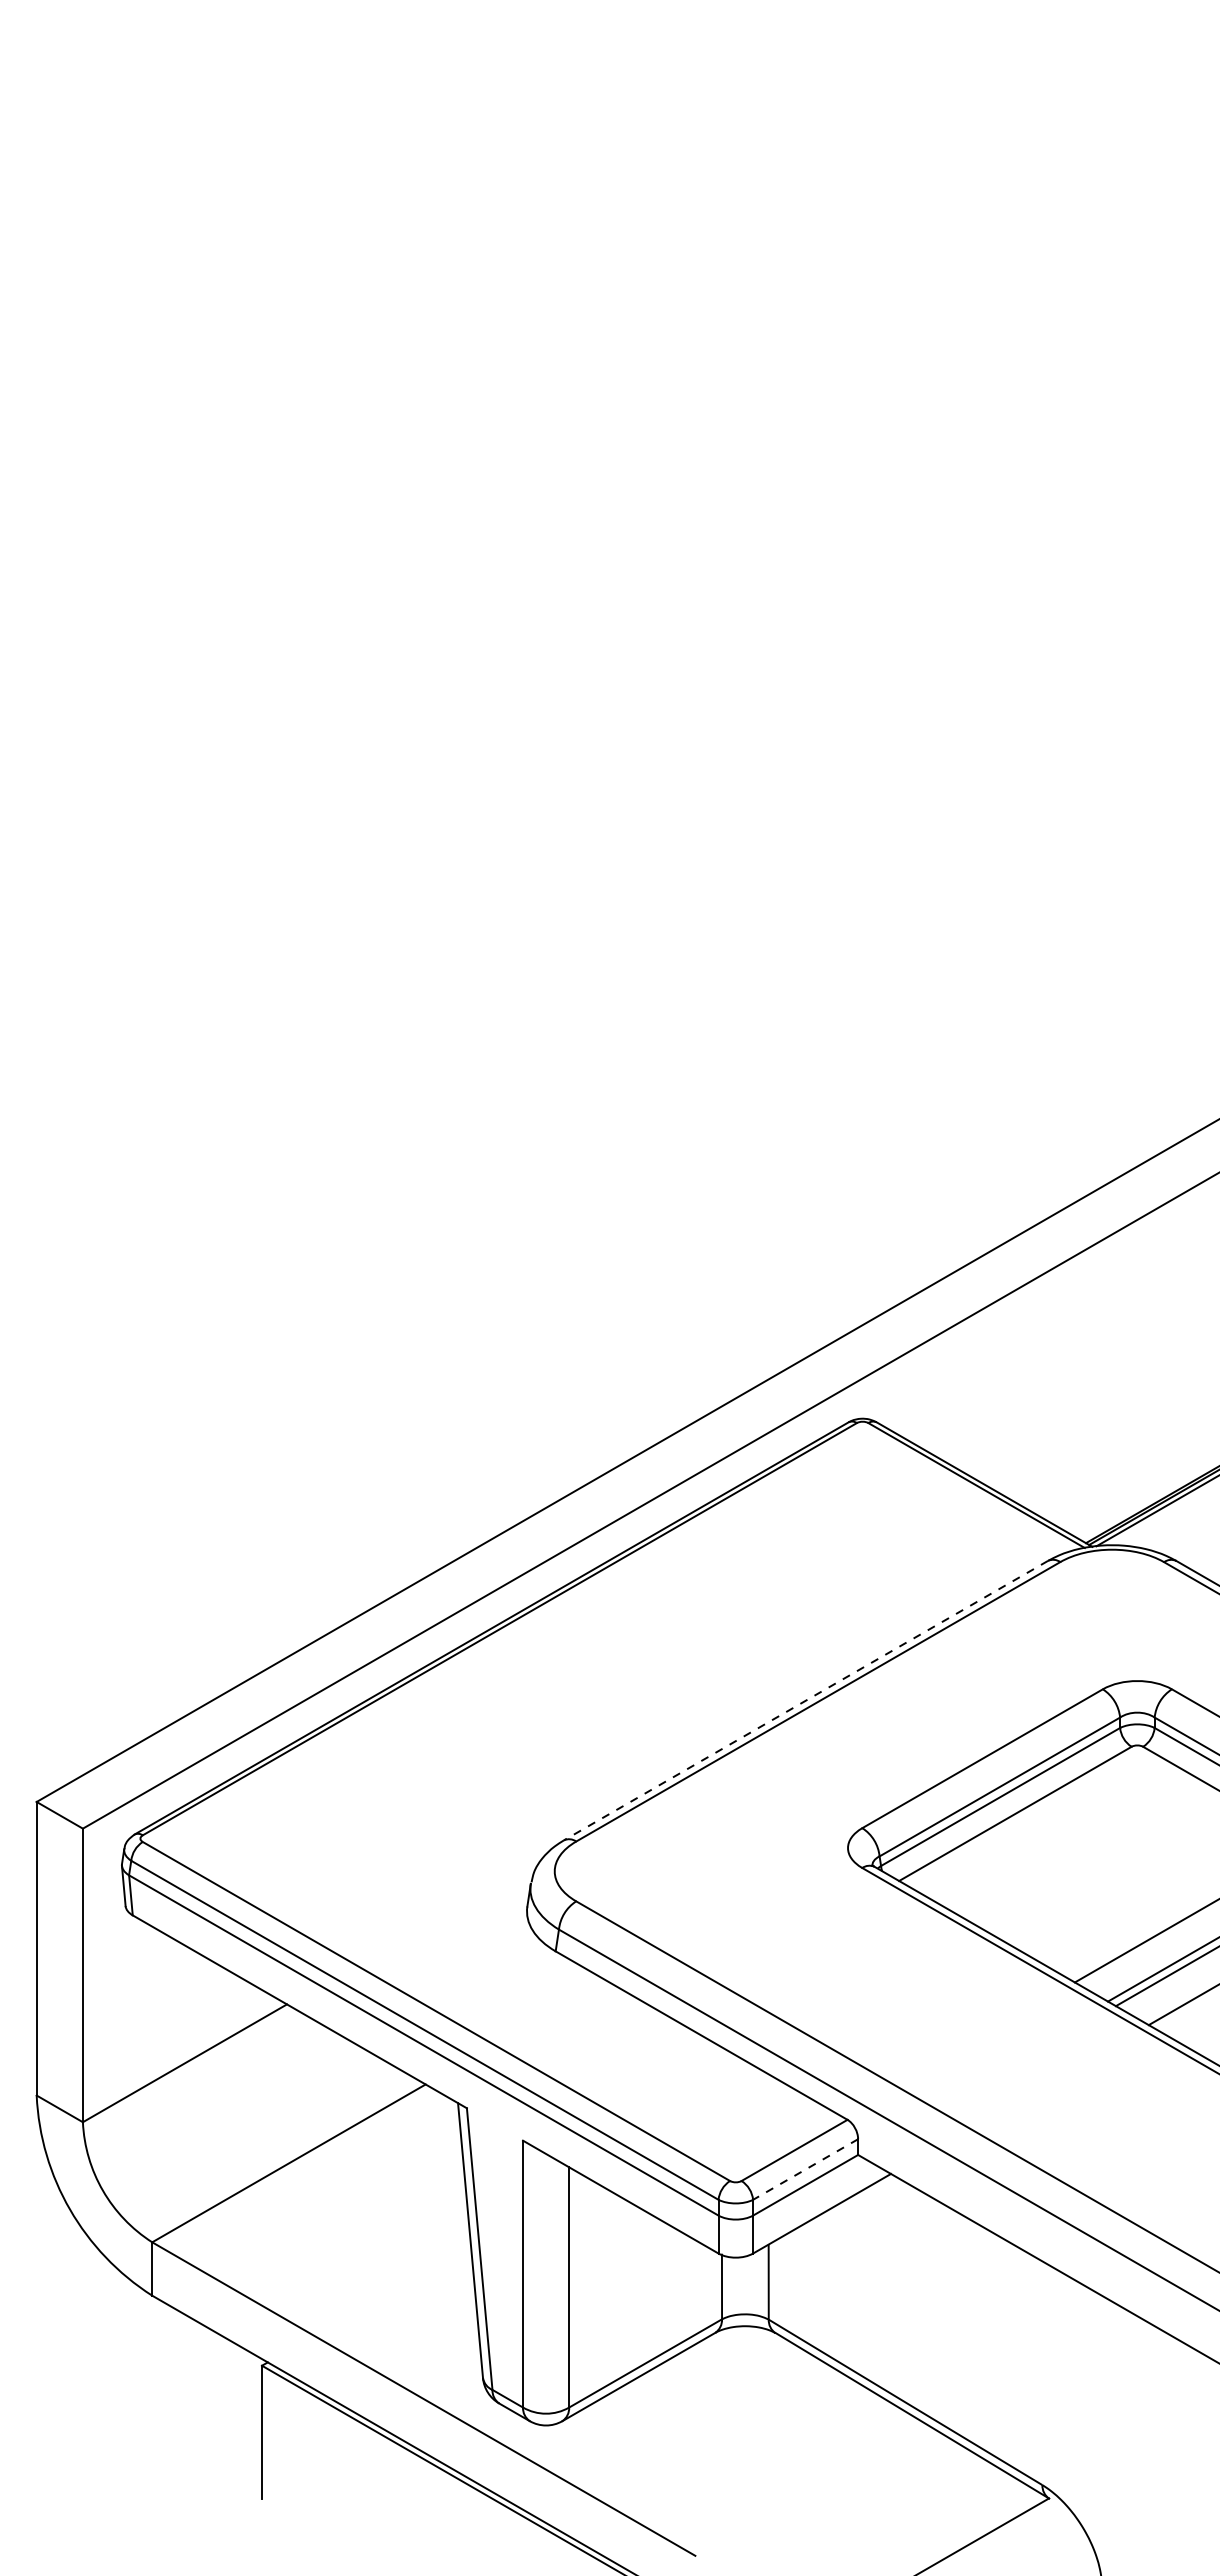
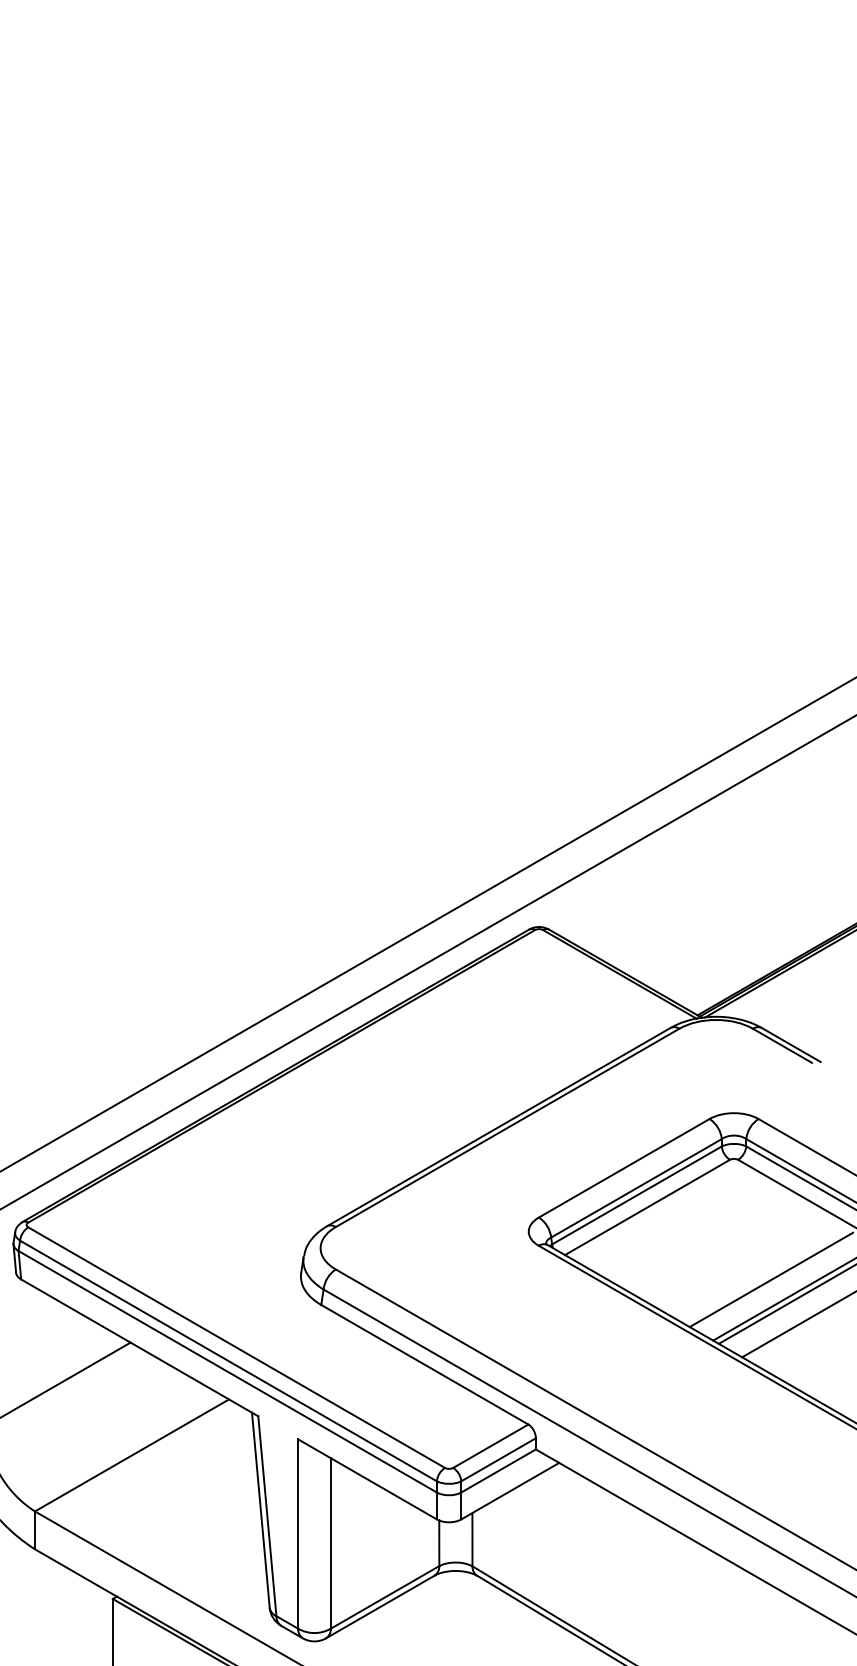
line: (805, 1700) -> (498, 1126), dashed -> solid
line: (805, 2169) -> (498, 1459), dashed -> solid

